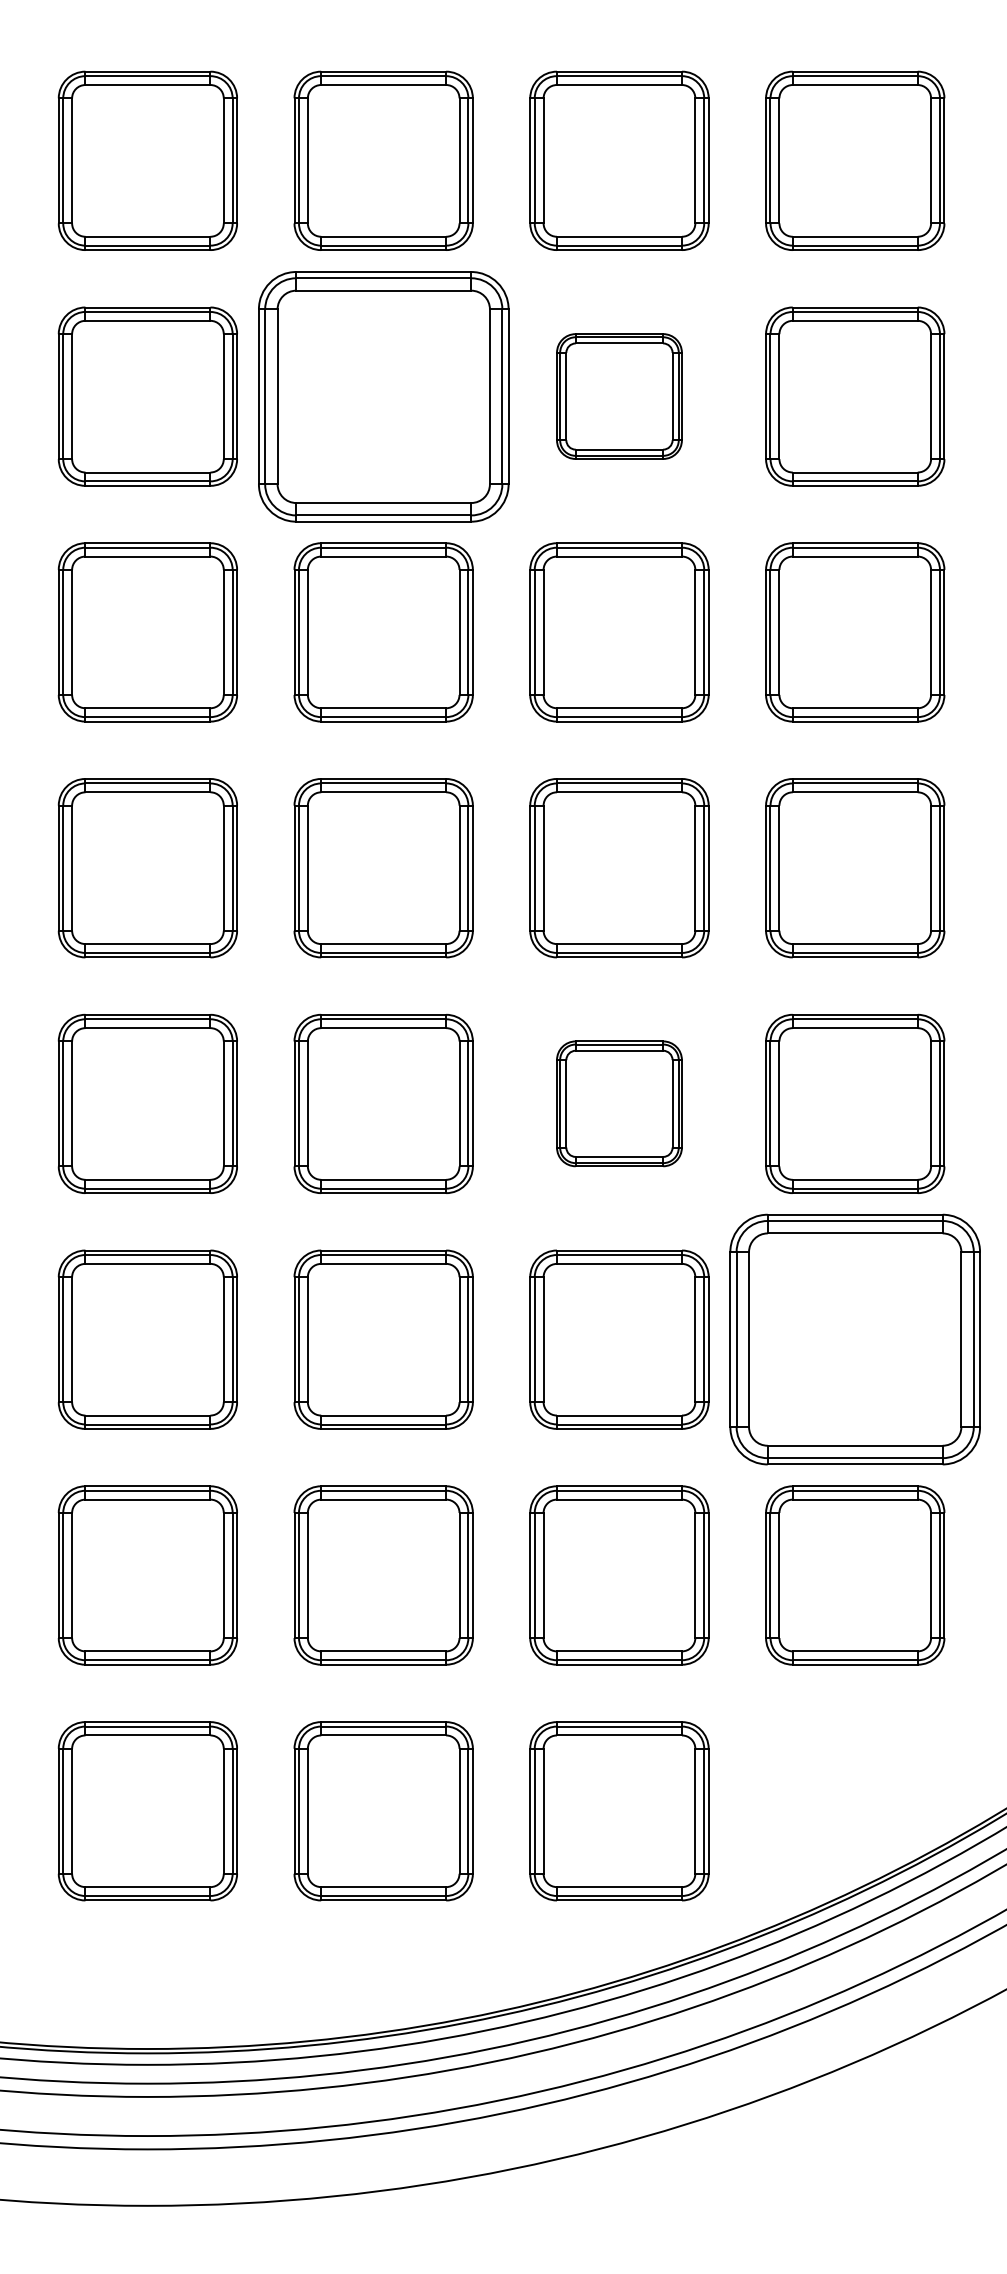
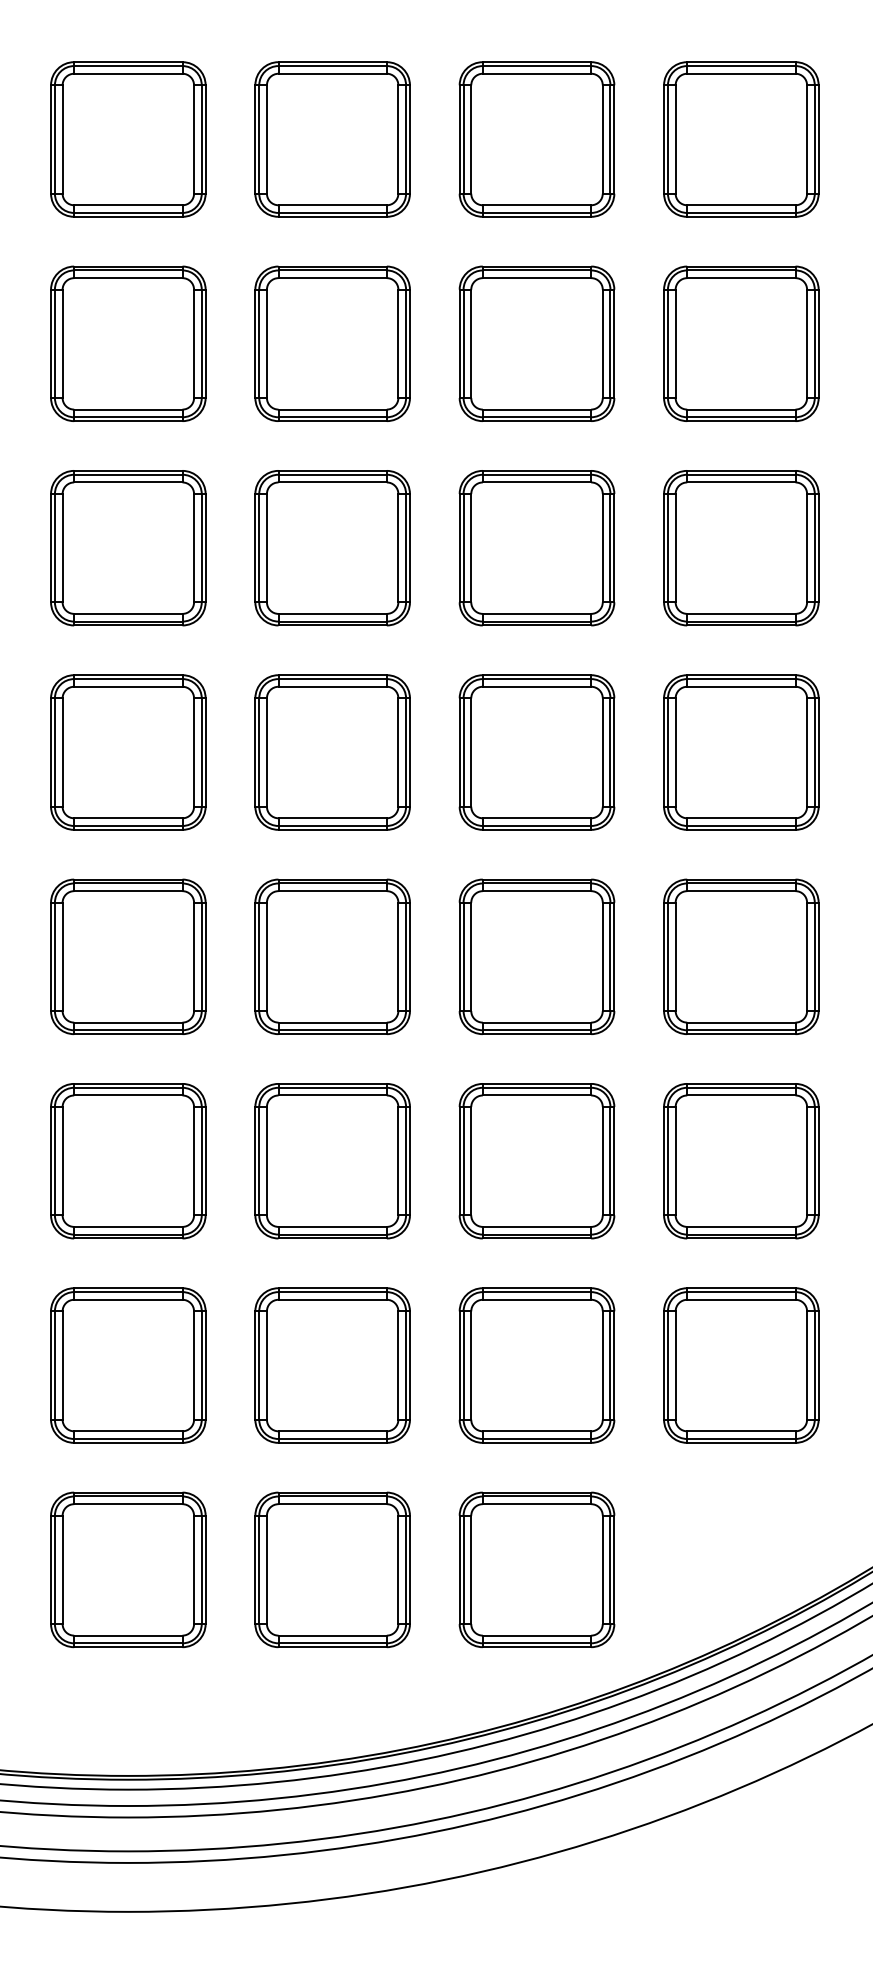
part: (383, 396) -> (332, 343), size x0.71
part: (618, 396) -> (536, 343), size x1.43
part: (618, 1103) -> (536, 956), size x1.43
part: (855, 1340) -> (741, 1161), size x0.71

